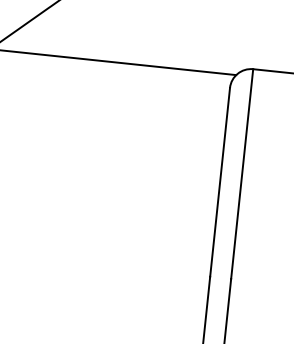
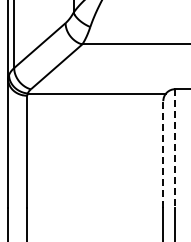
line: (242, 173) -> (175, 148), solid -> dashed
line: (220, 181) -> (163, 154), solid -> dashed

